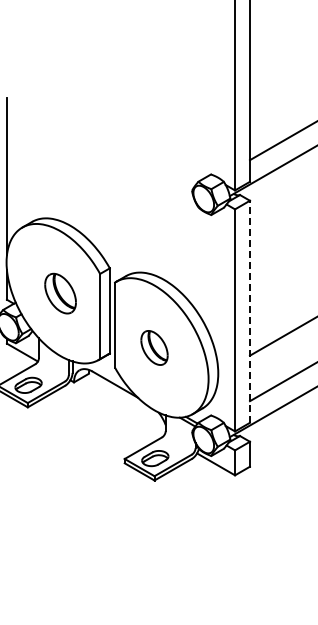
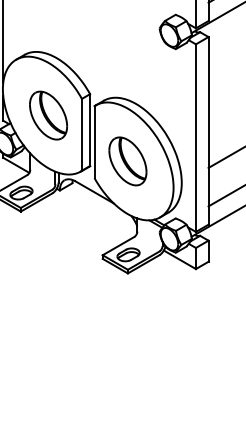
part: (60, 293) -> (48, 115), size x1.43
line: (249, 311) -> (208, 130), dashed -> solid
part: (154, 347) -> (127, 161), size x1.67

